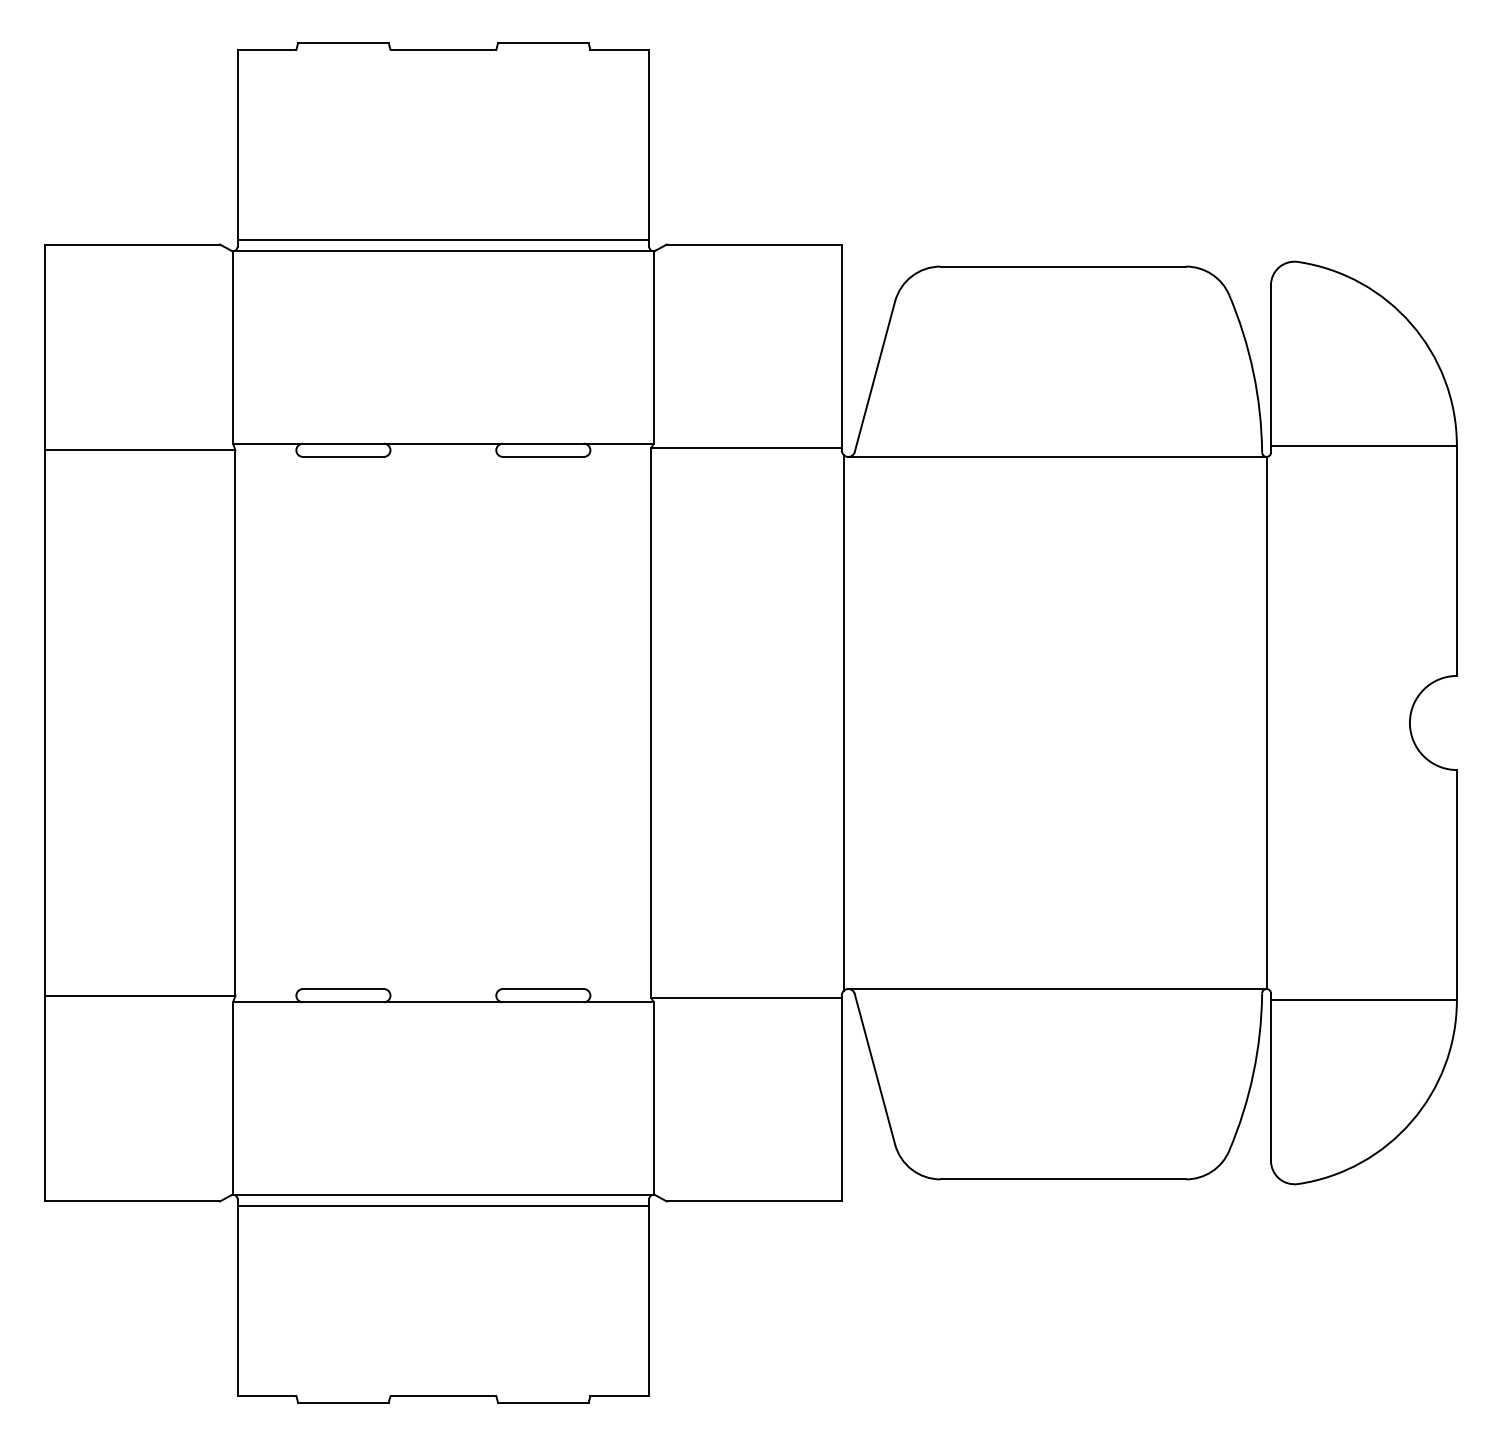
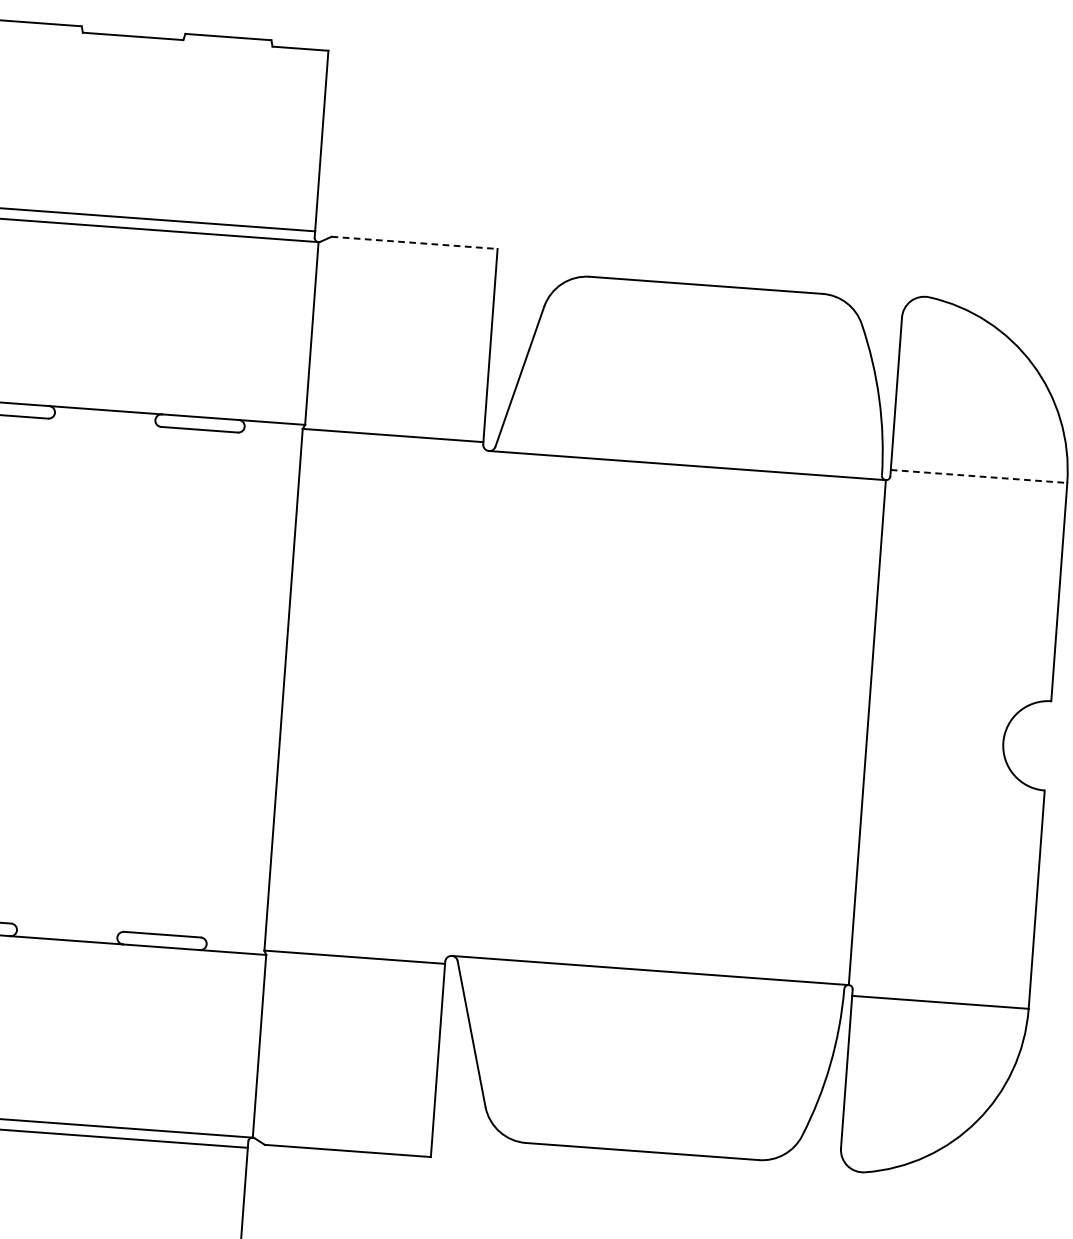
line: (754, 244) -> (414, 242), solid -> dashed
line: (1363, 445) -> (978, 476), solid -> dashed
line: (843, 722) -> (465, 702), removed

